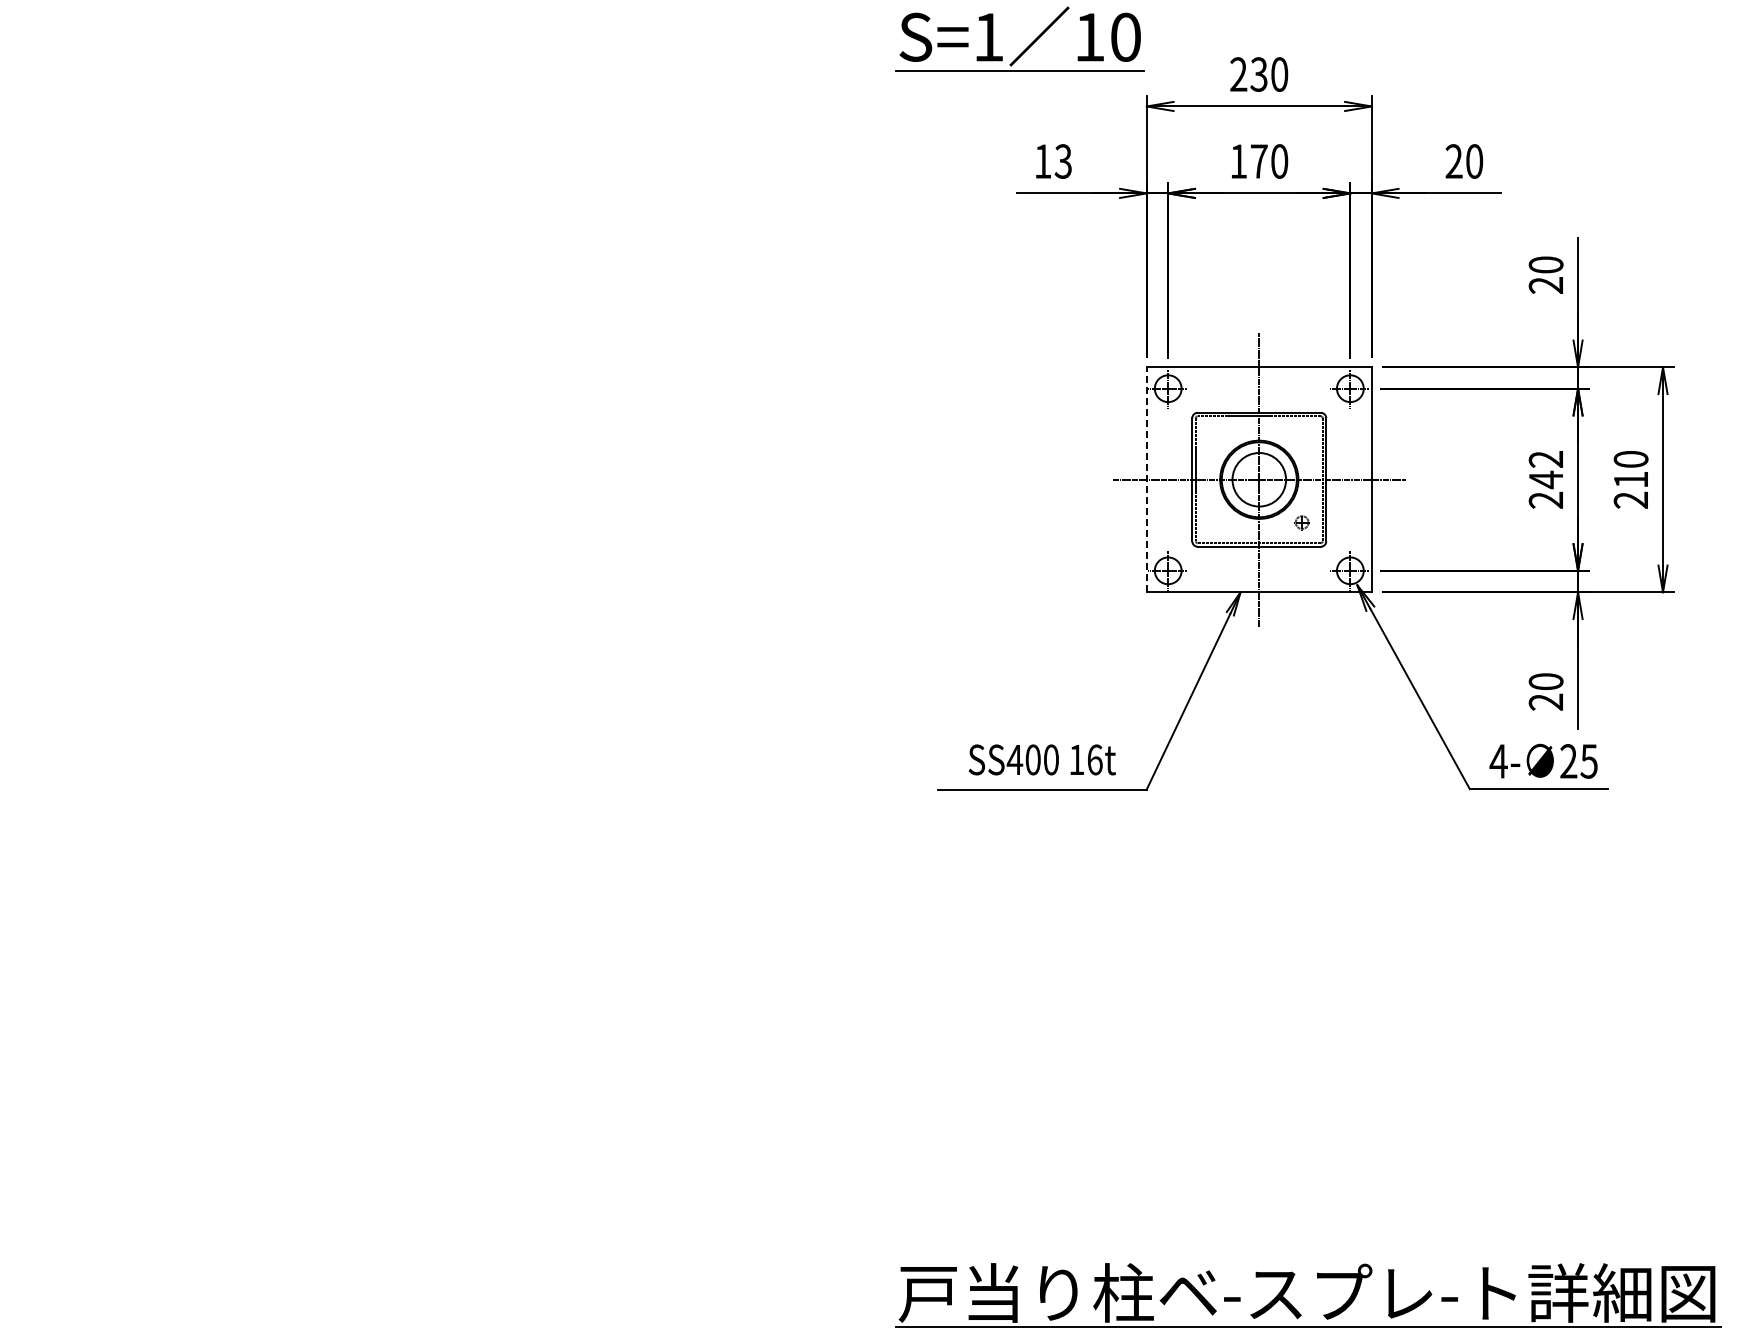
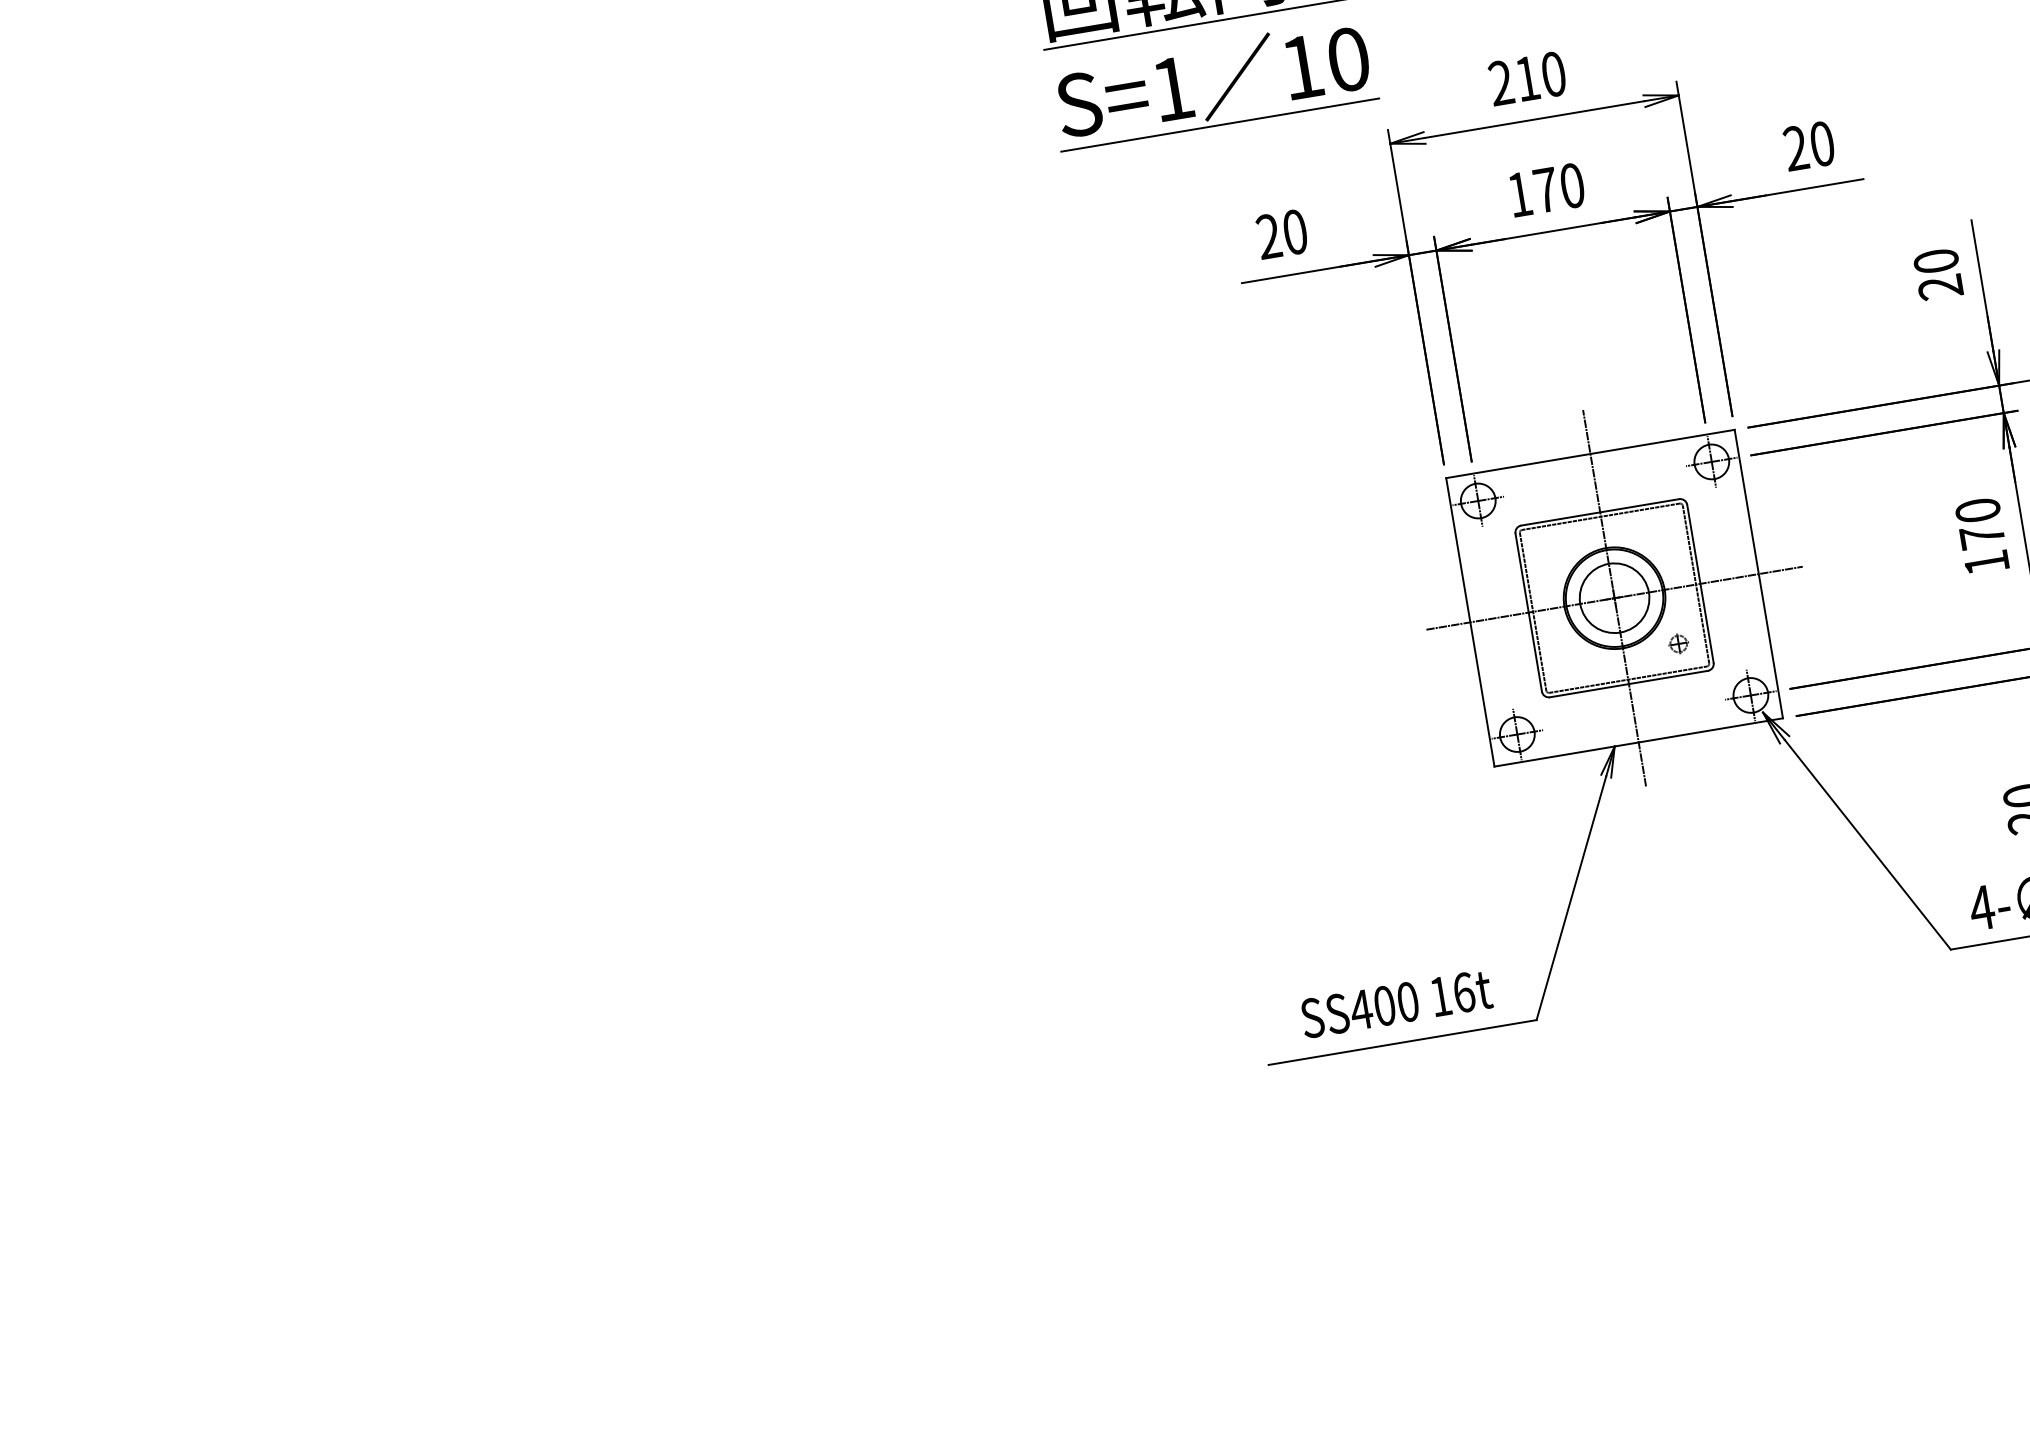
text: (1258, 74) -> (1526, 78), 230 -> 210
text: (1052, 161) -> (1281, 234), 13 -> 20
line: (1146, 479) -> (1469, 622), dashed -> solid
text: (1545, 479) -> (1981, 536), 242 -> 170

